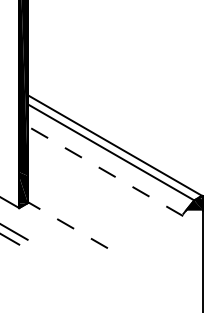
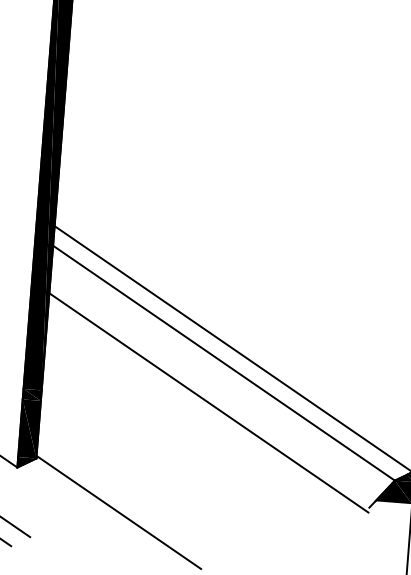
line: (105, 171) -> (209, 403), dashed -> solid
line: (67, 224) -> (118, 510), dashed -> solid

